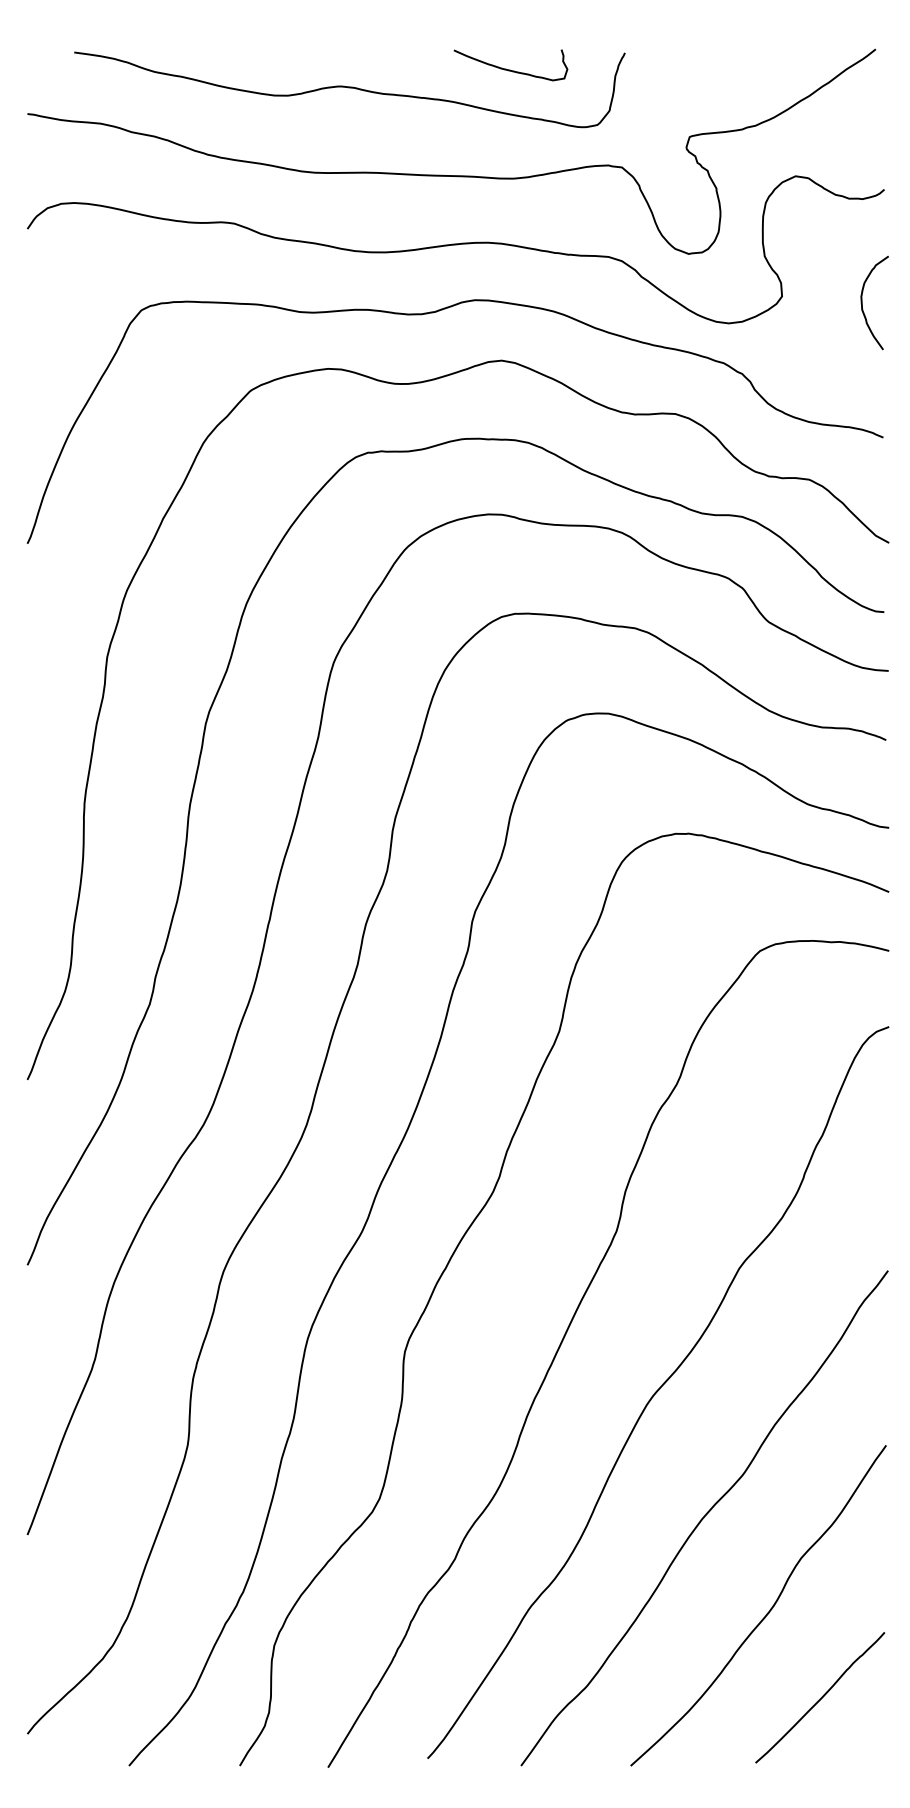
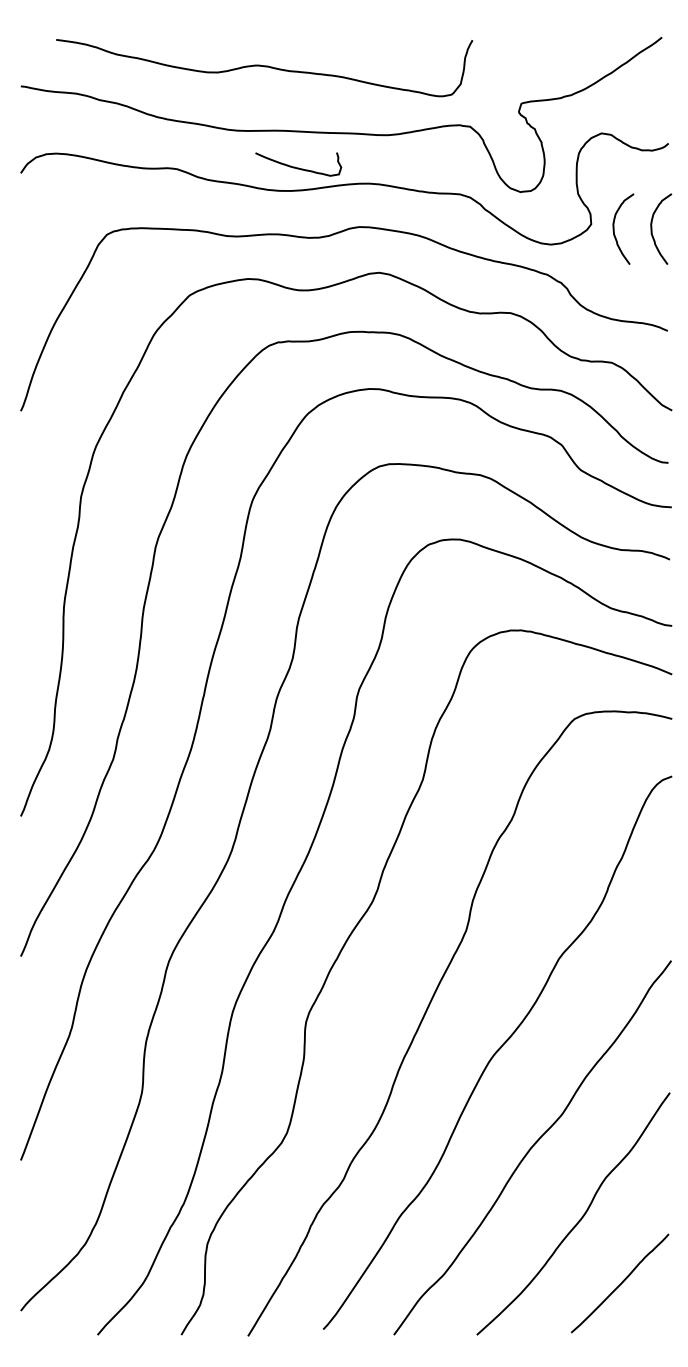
curve: (510, 69) -> (298, 167), moved
curve: (812, 302) -> (614, 228), added

